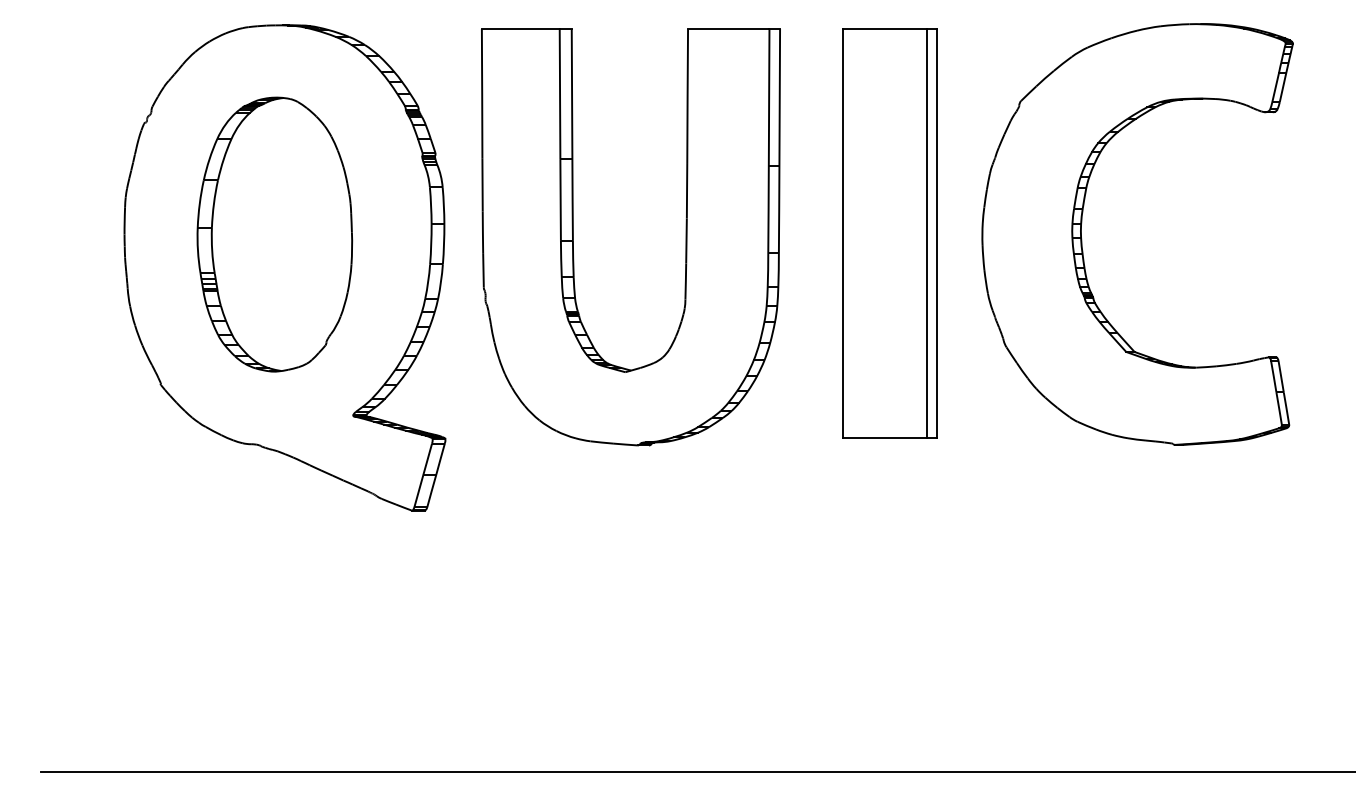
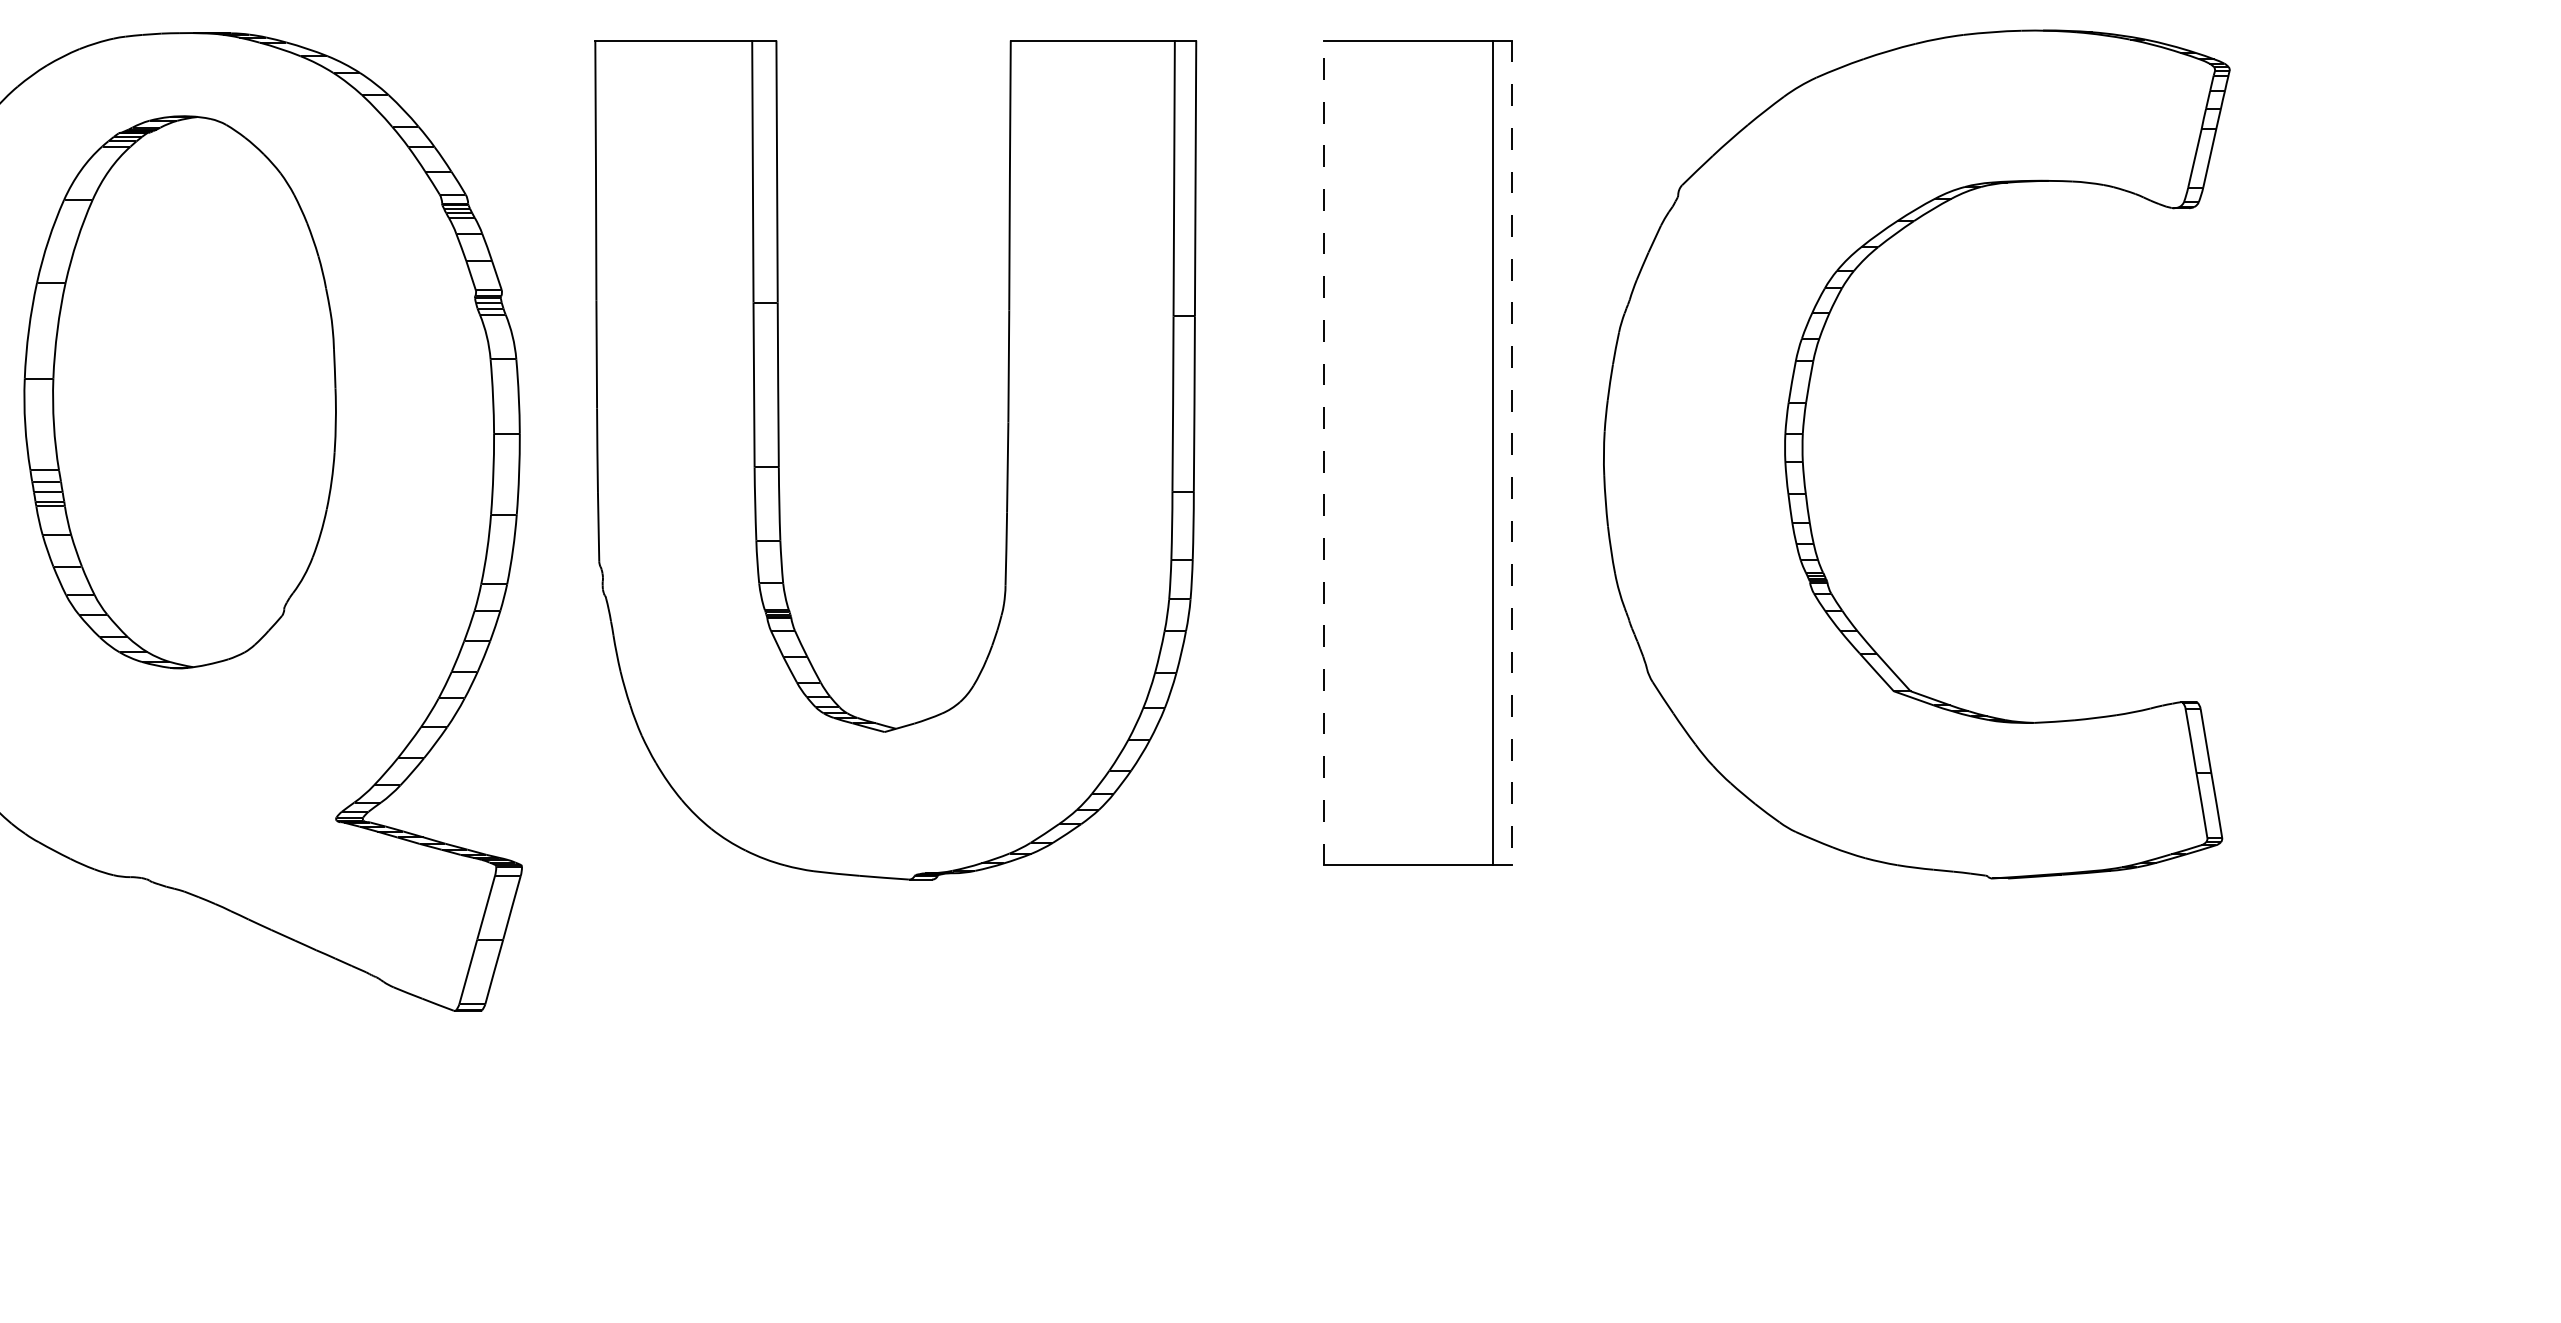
line: (843, 233) -> (1324, 452), solid -> dashed
line: (936, 233) -> (1511, 452), solid -> dashed
part: (274, 234) -> (179, 392), moved

